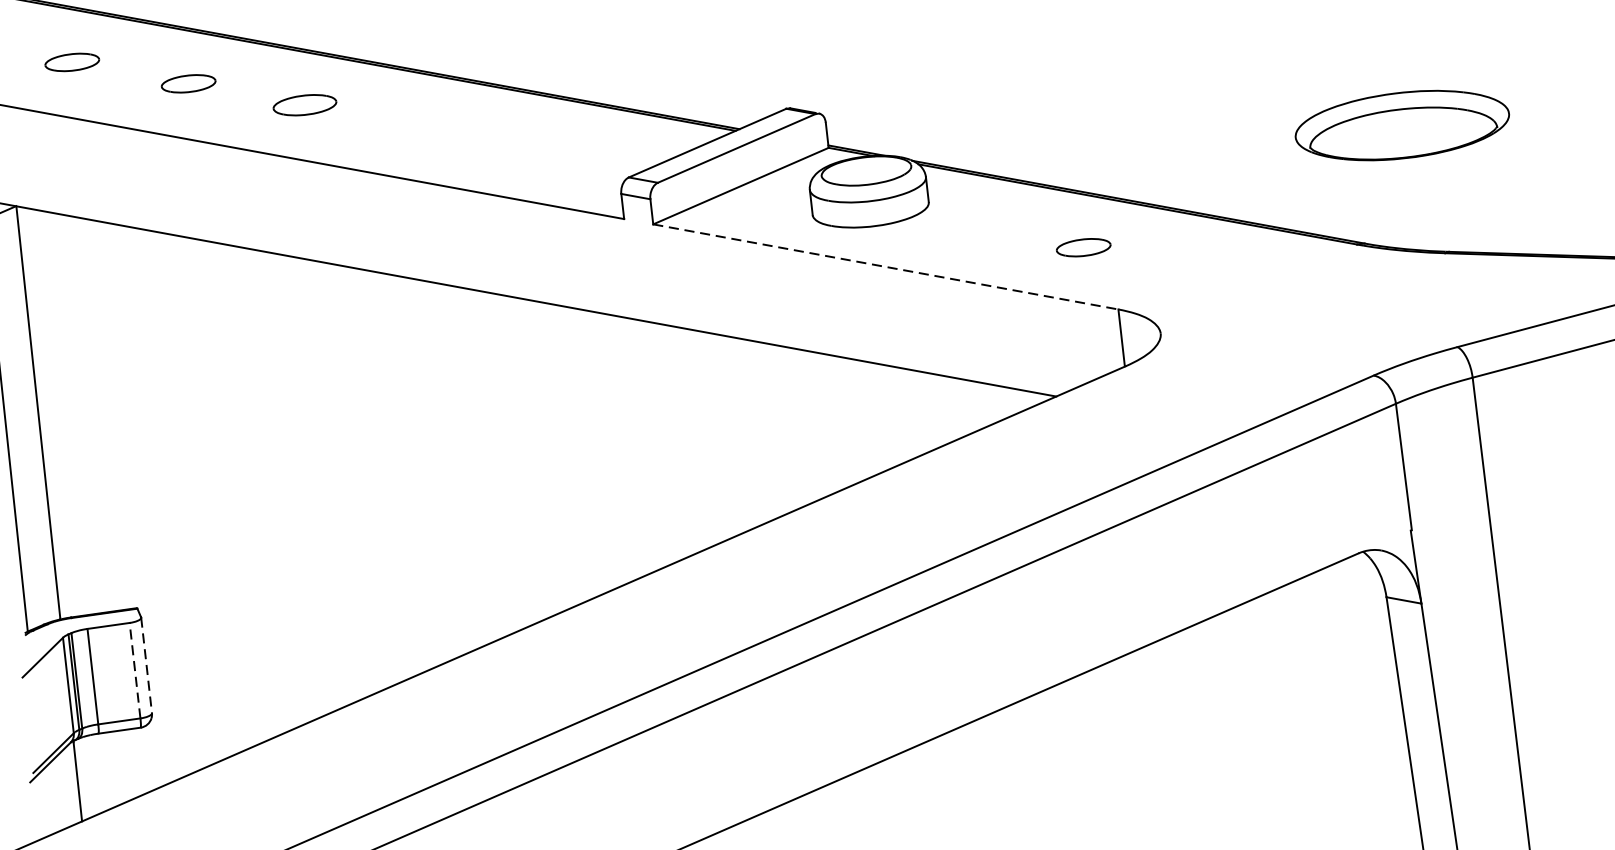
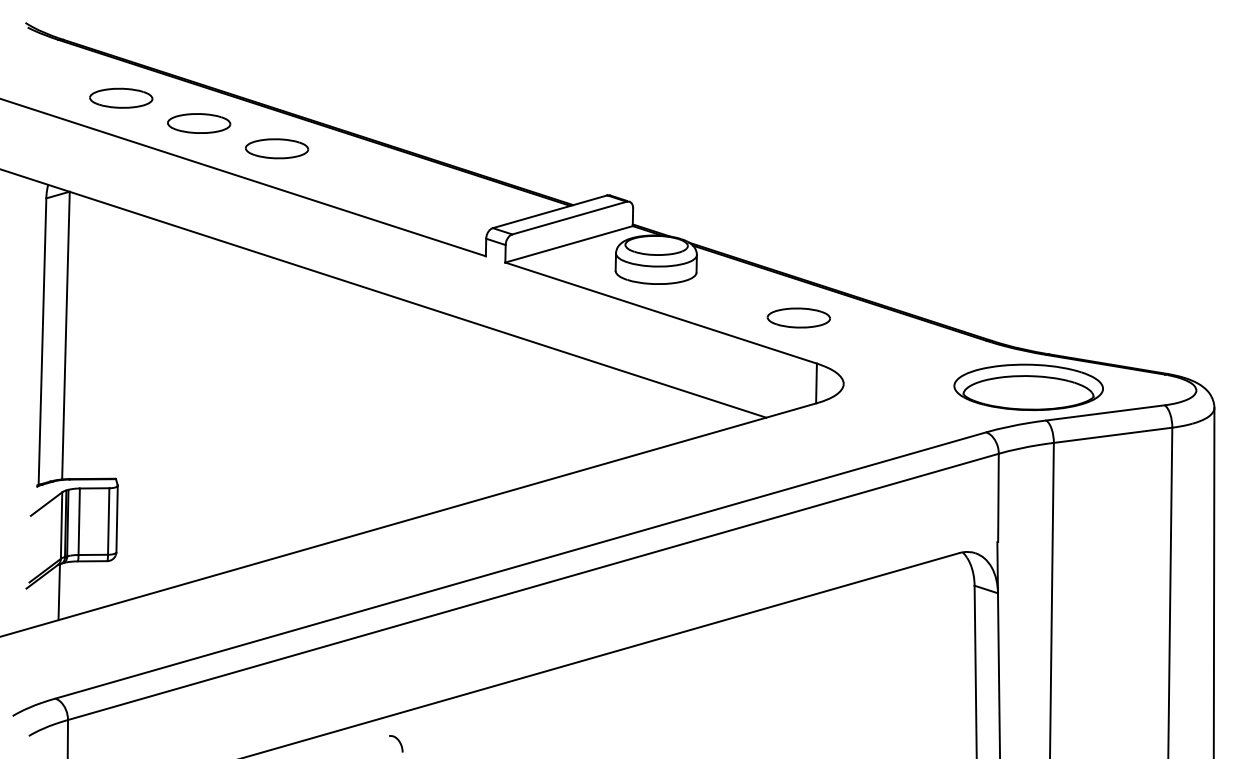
part: (72, 61) -> (121, 97), size x1.67
part: (188, 83) -> (199, 123), size x1.67
part: (305, 104) -> (277, 148), size x1.43
part: (1401, 124) -> (1028, 386), moved
part: (1083, 247) -> (798, 317), size x1.67
line: (886, 267) -> (661, 313), dashed -> solid
line: (147, 666) -> (117, 519), dashed -> solid
line: (134, 670) -> (108, 521), dashed -> solid

